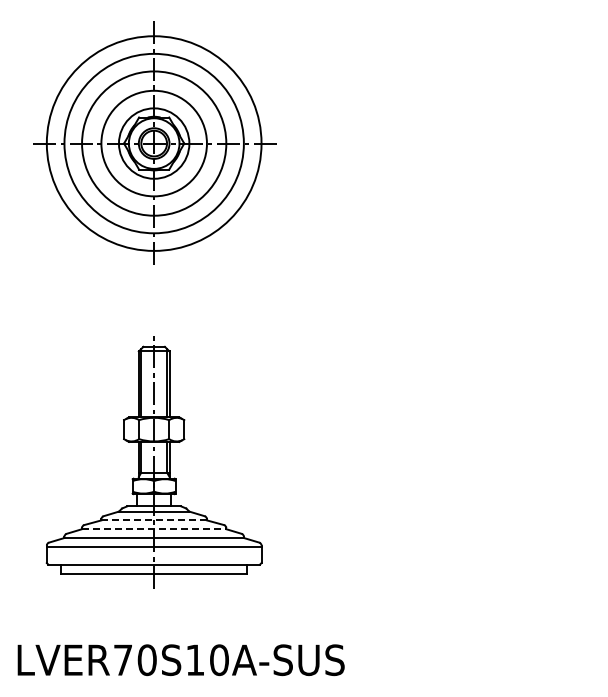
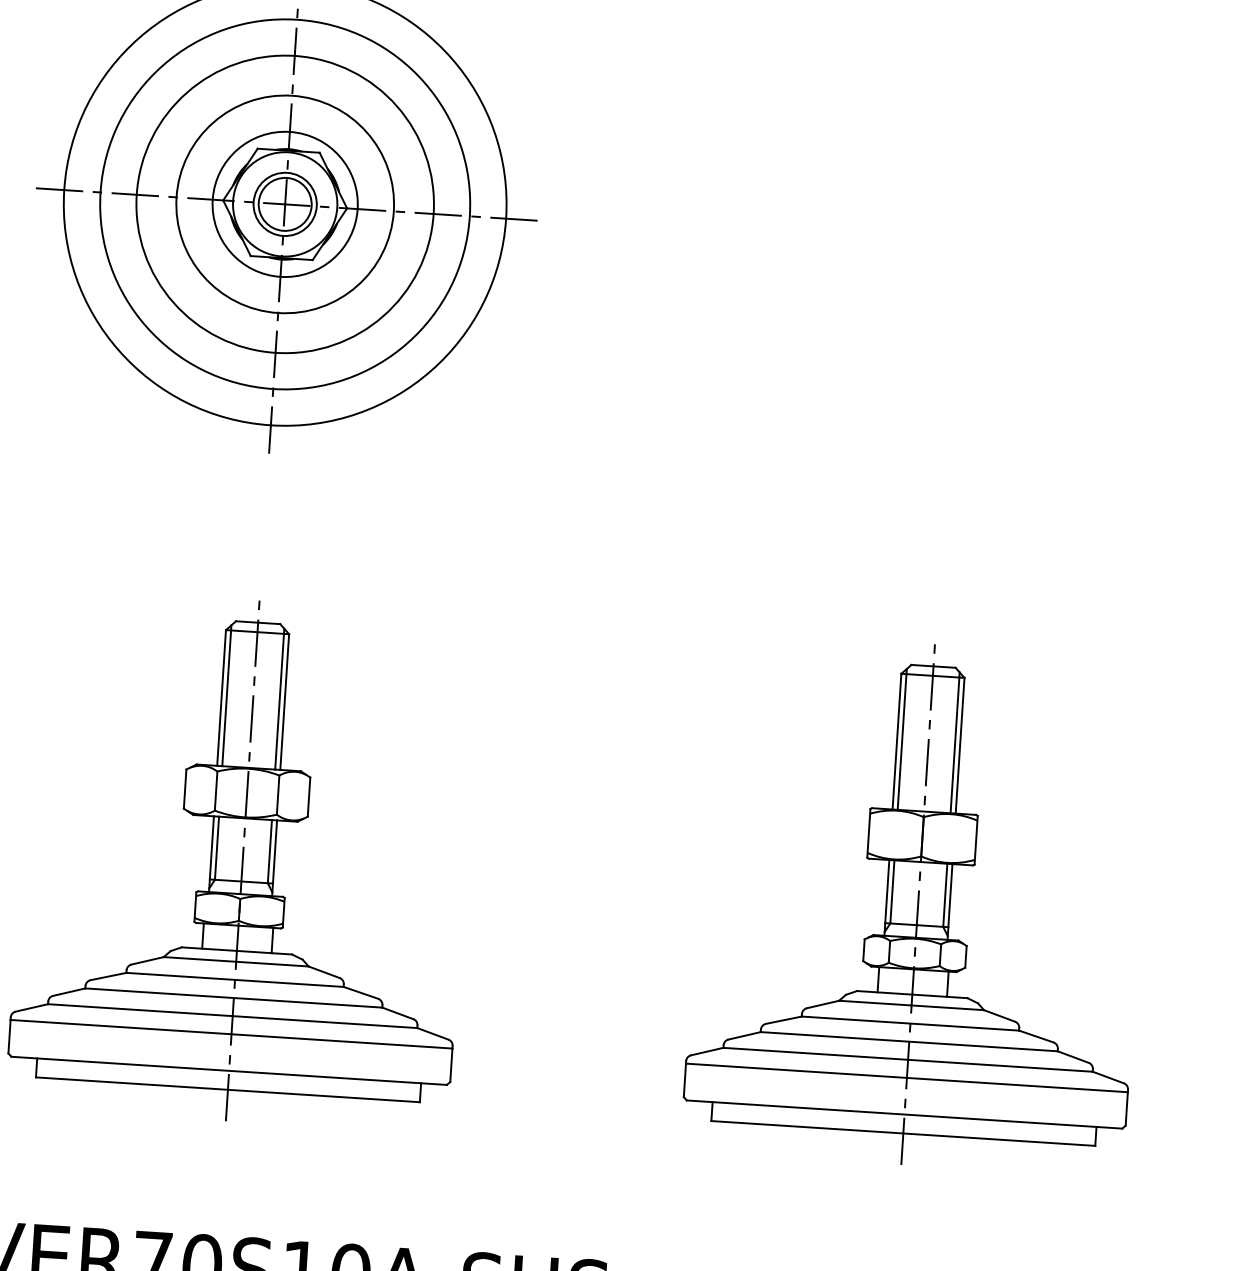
part: (482, 462) -> (918, 904), added
line: (154, 520) -> (235, 980), dashed -> solid
line: (154, 529) -> (234, 998), dashed -> solid

